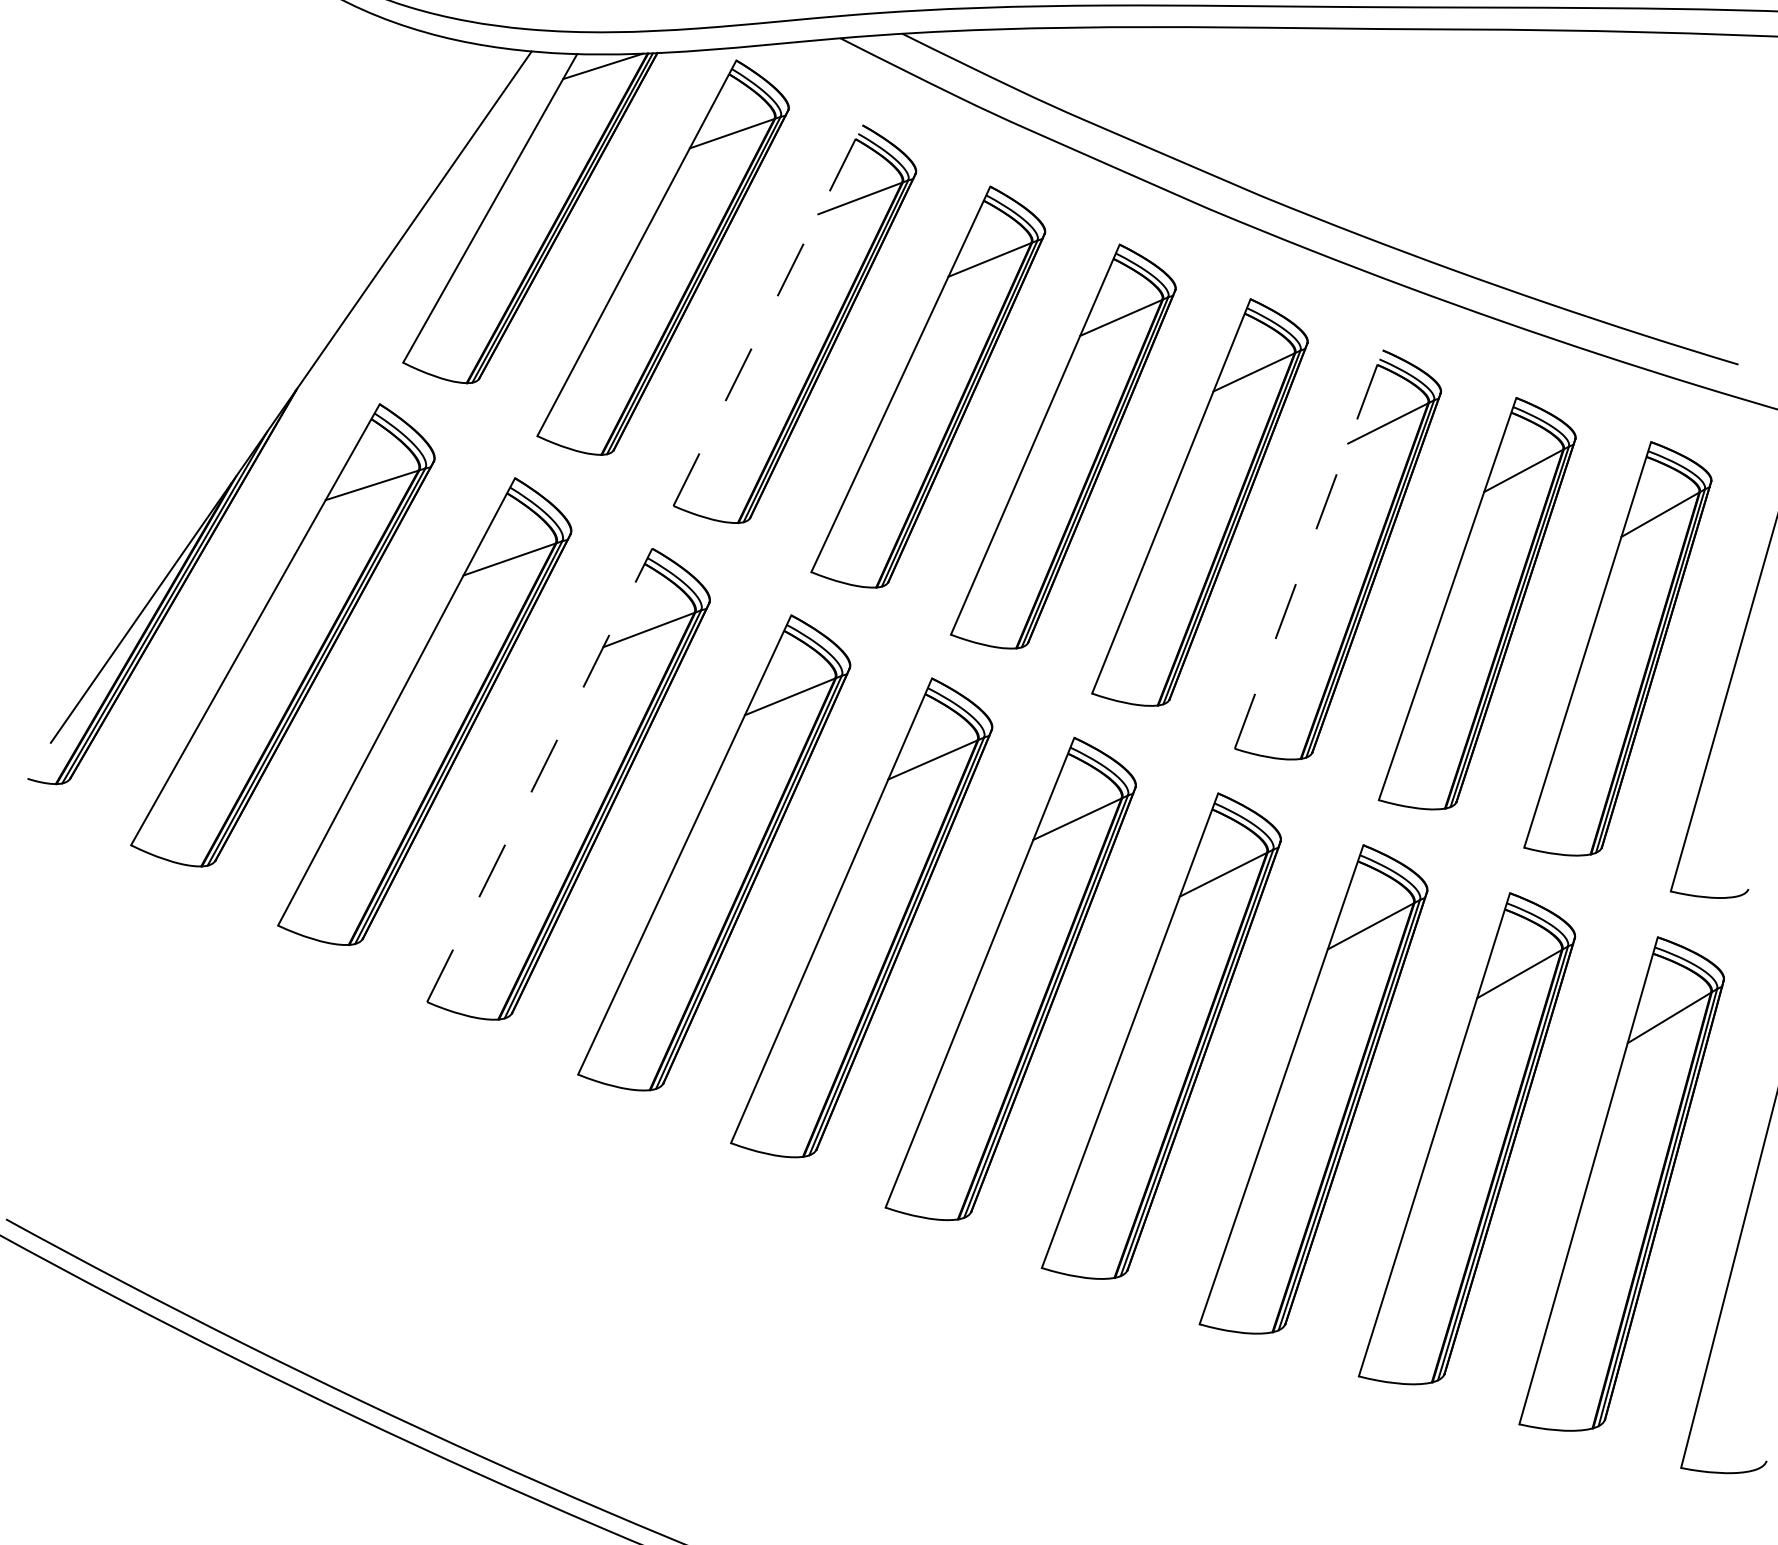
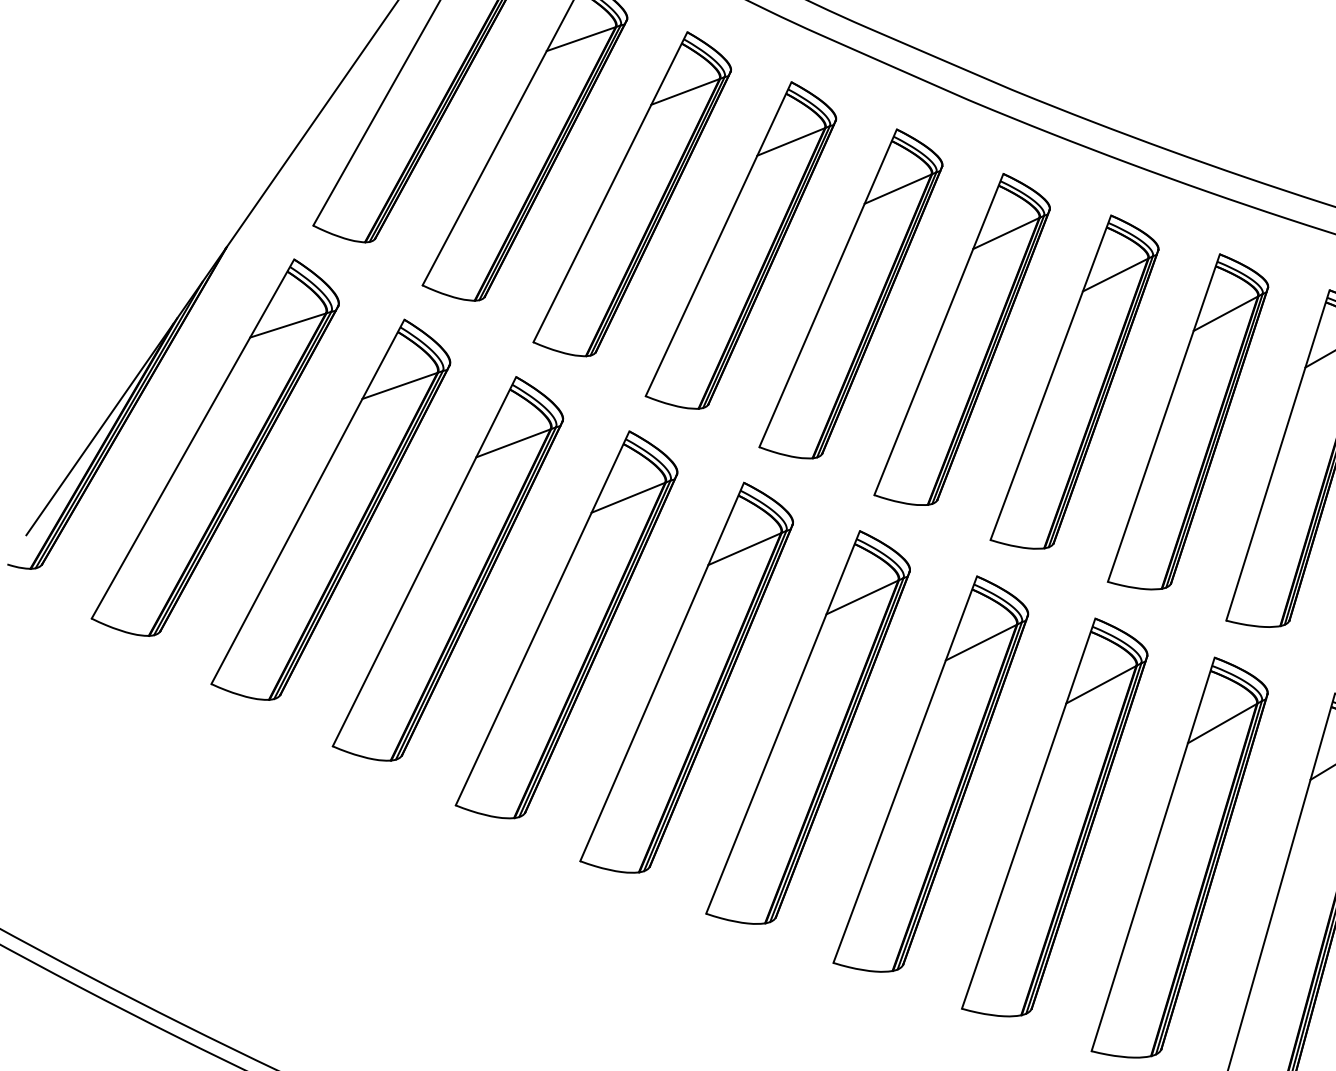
line: (768, 315) -> (610, 187), dashed -> solid
line: (1308, 549) -> (1050, 377), dashed -> solid
line: (539, 774) -> (424, 561), dashed -> solid

